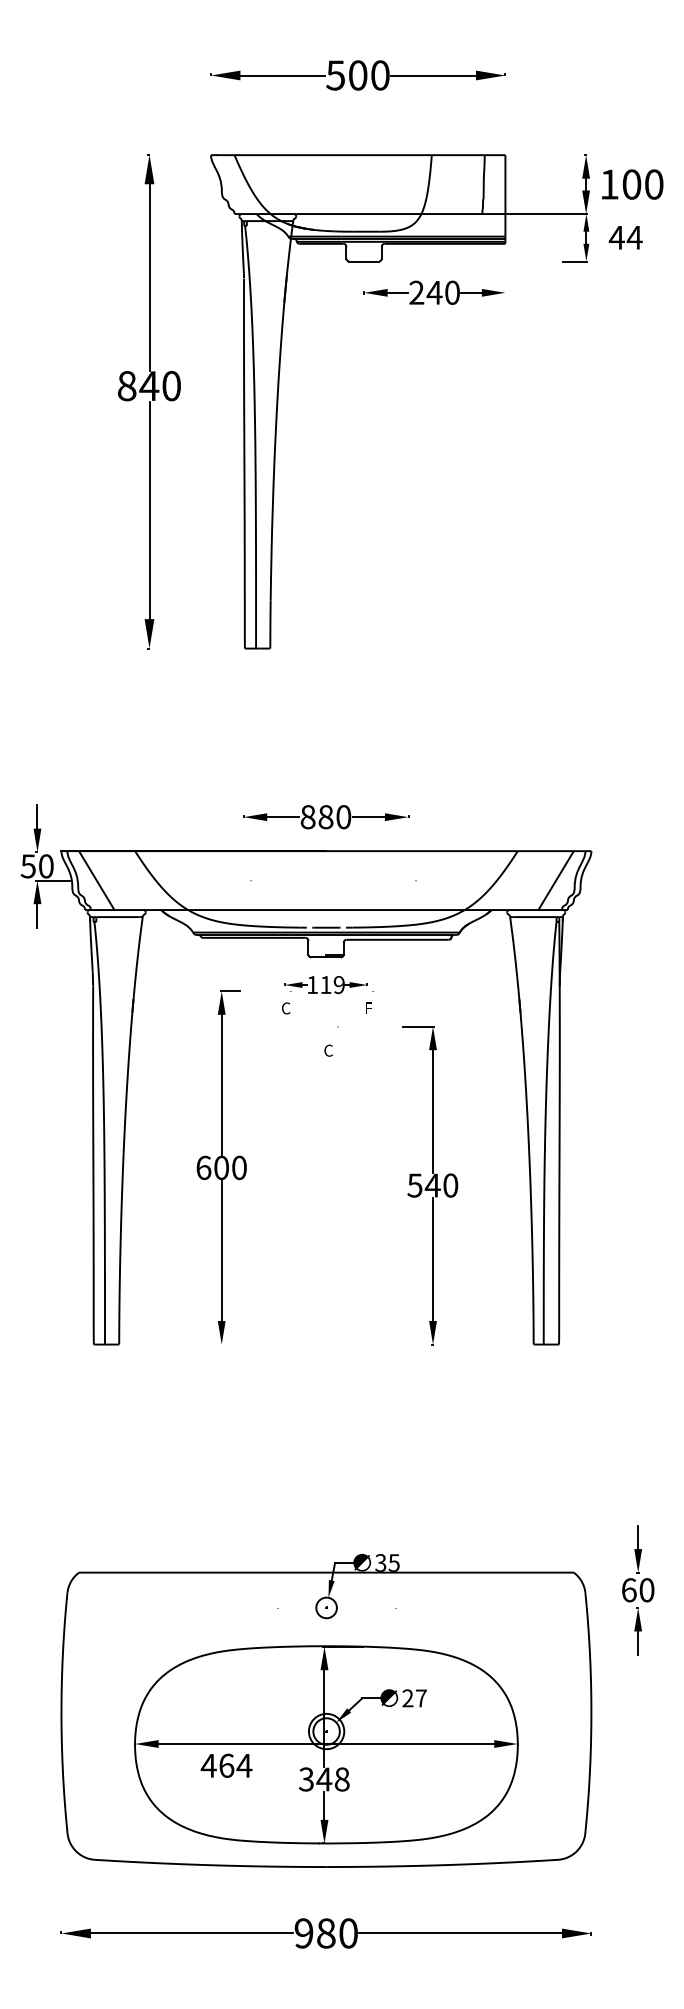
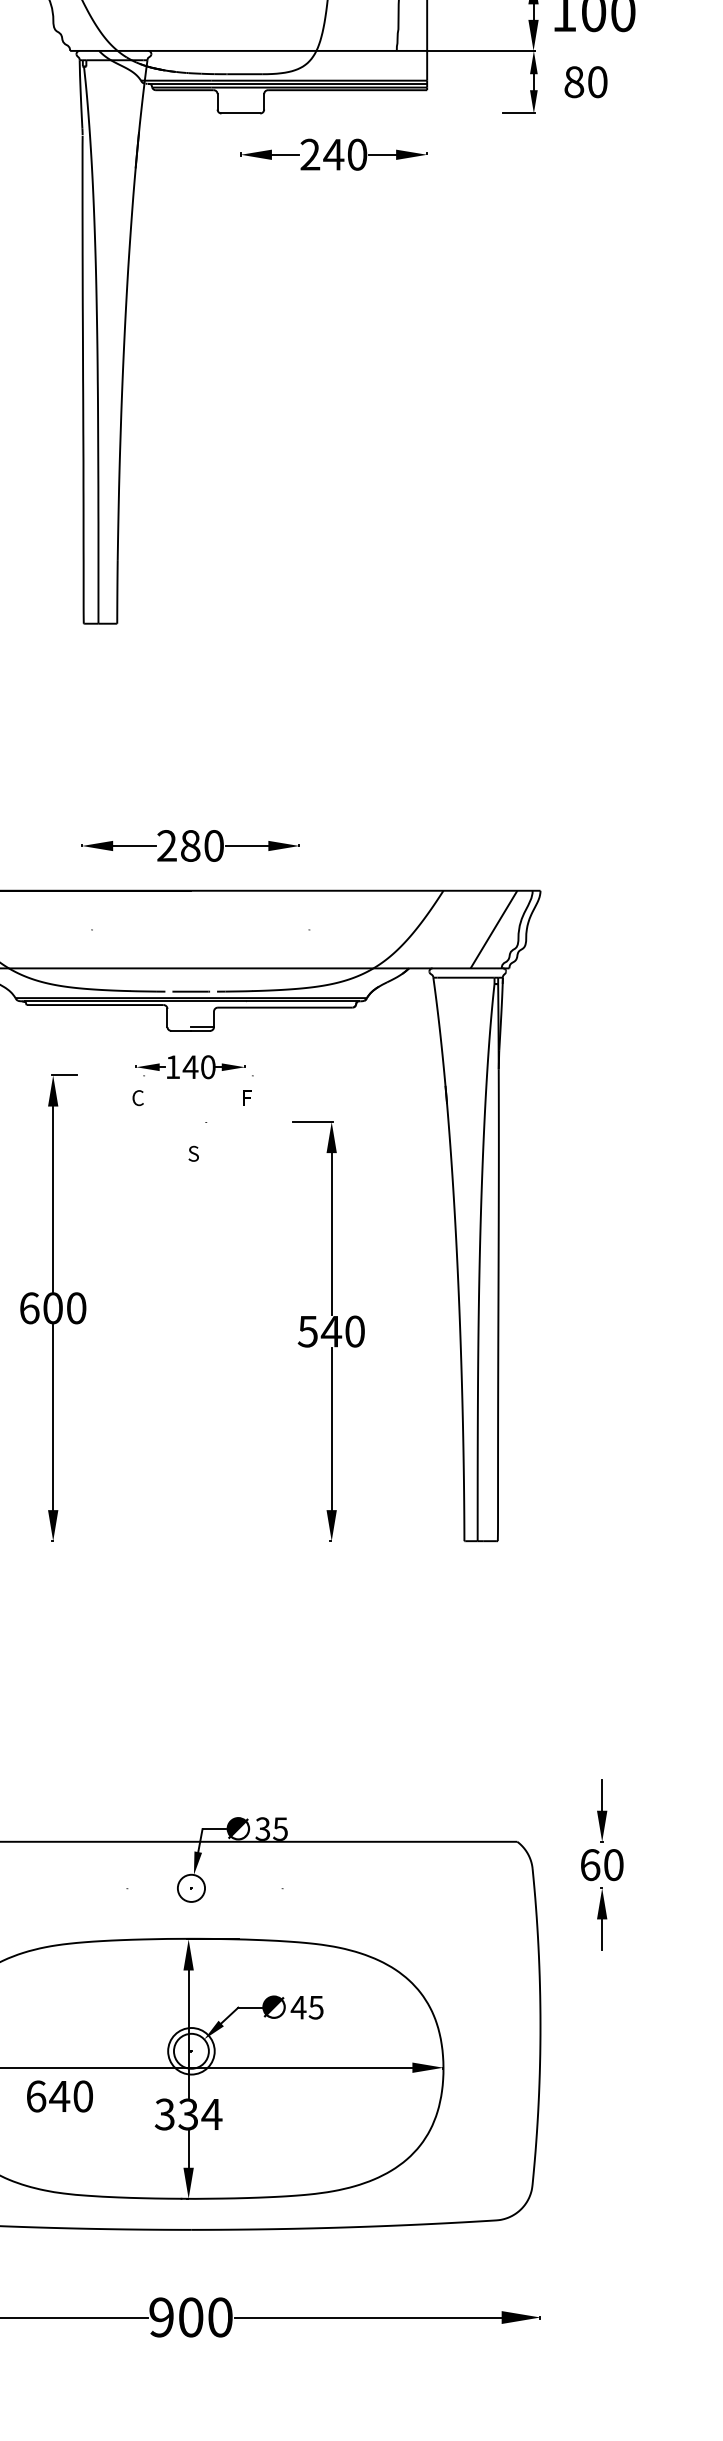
text: (625, 237) -> (585, 81), 44 -> 80
text: (307, 817) -> (166, 846), 880 -> 280
text: (331, 985) -> (197, 1067), 119 -> 140
text: (328, 1050) -> (193, 1153), C -> S
text: (413, 1698) -> (305, 2007), 27 -> 45
text: (226, 1765) -> (59, 2096), 464 -> 640
text: (333, 1779) -> (200, 2114), 348 -> 334
text: (326, 1933) -> (191, 2317), 980 -> 900

